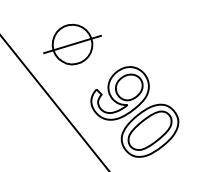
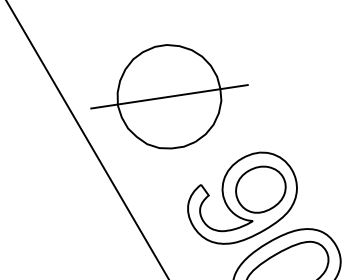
part: (72, 44) -> (169, 96), size x1.43

